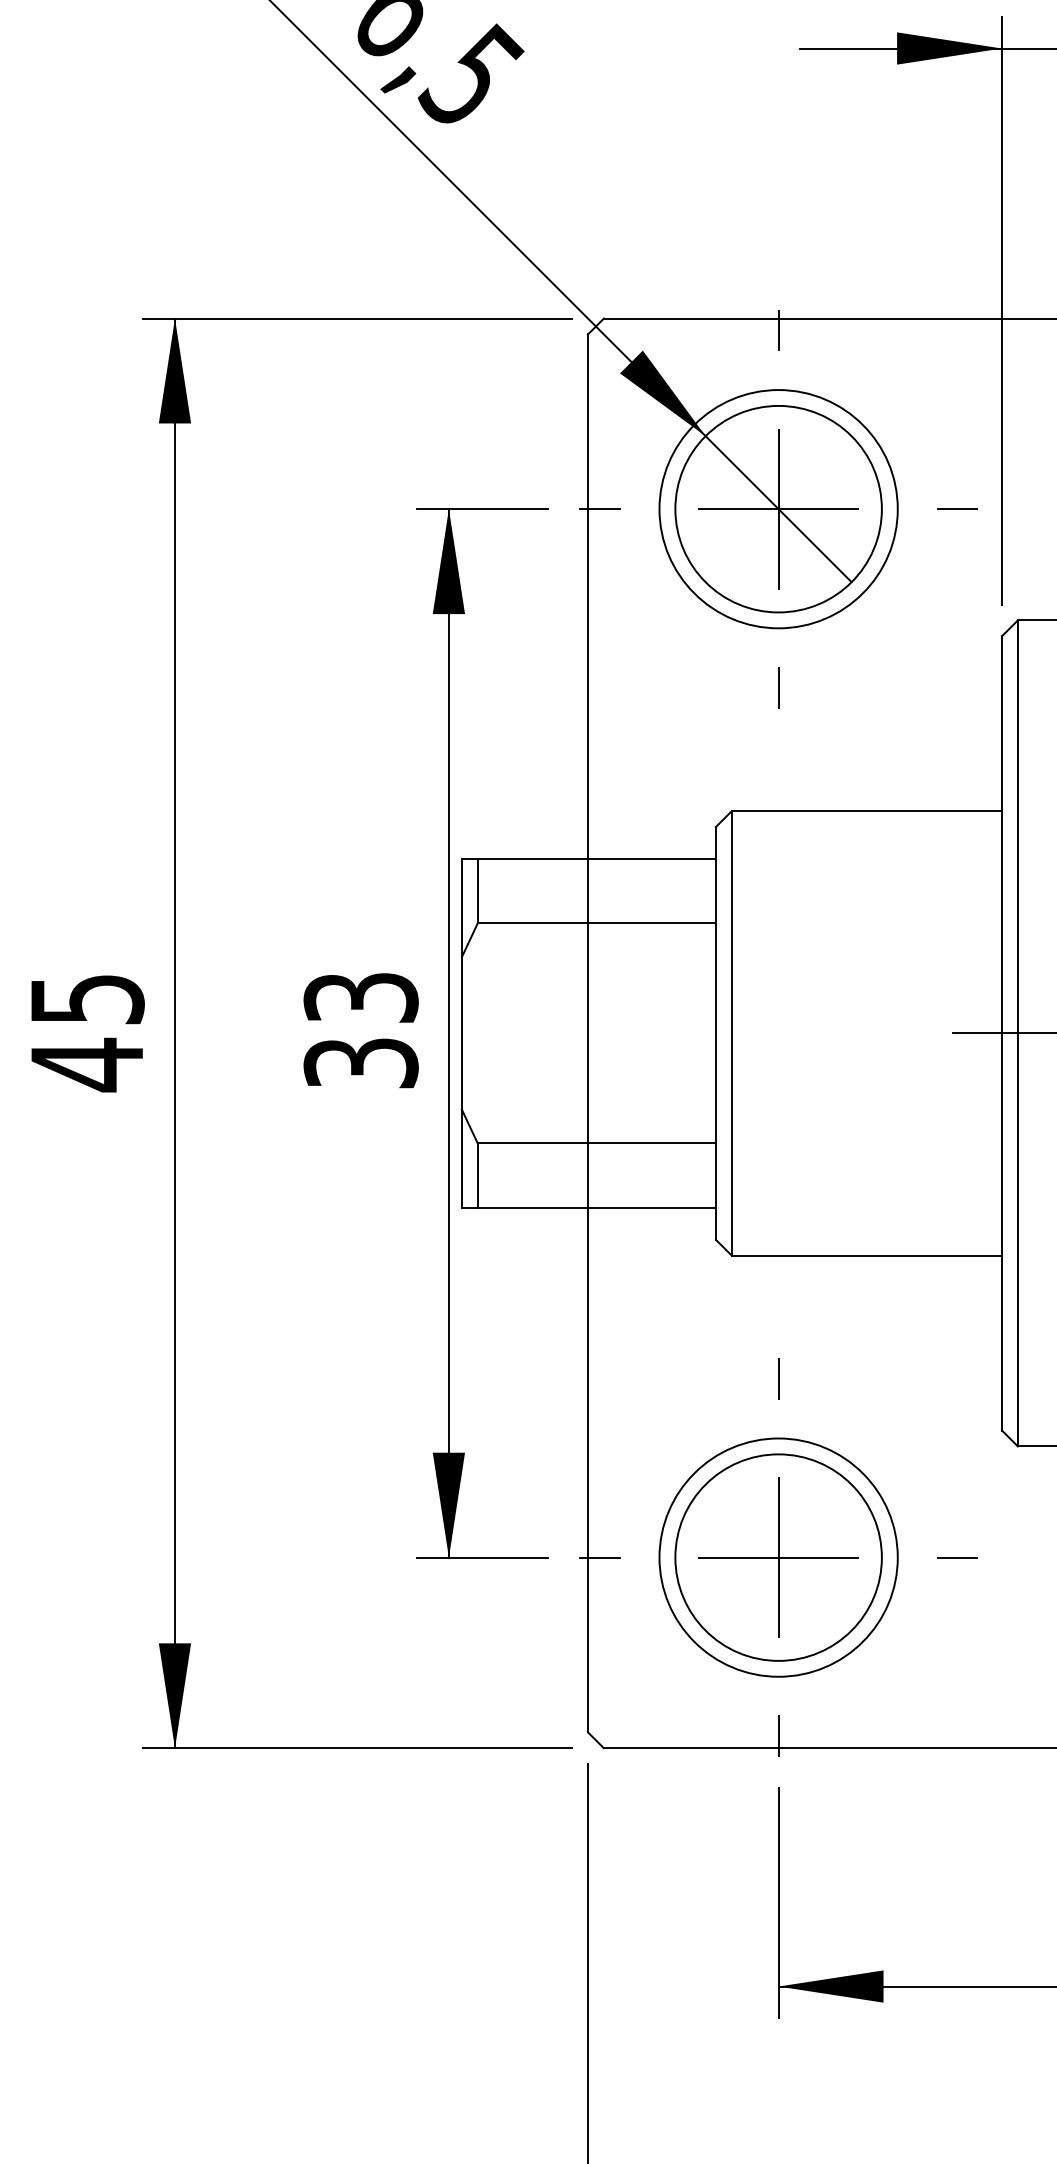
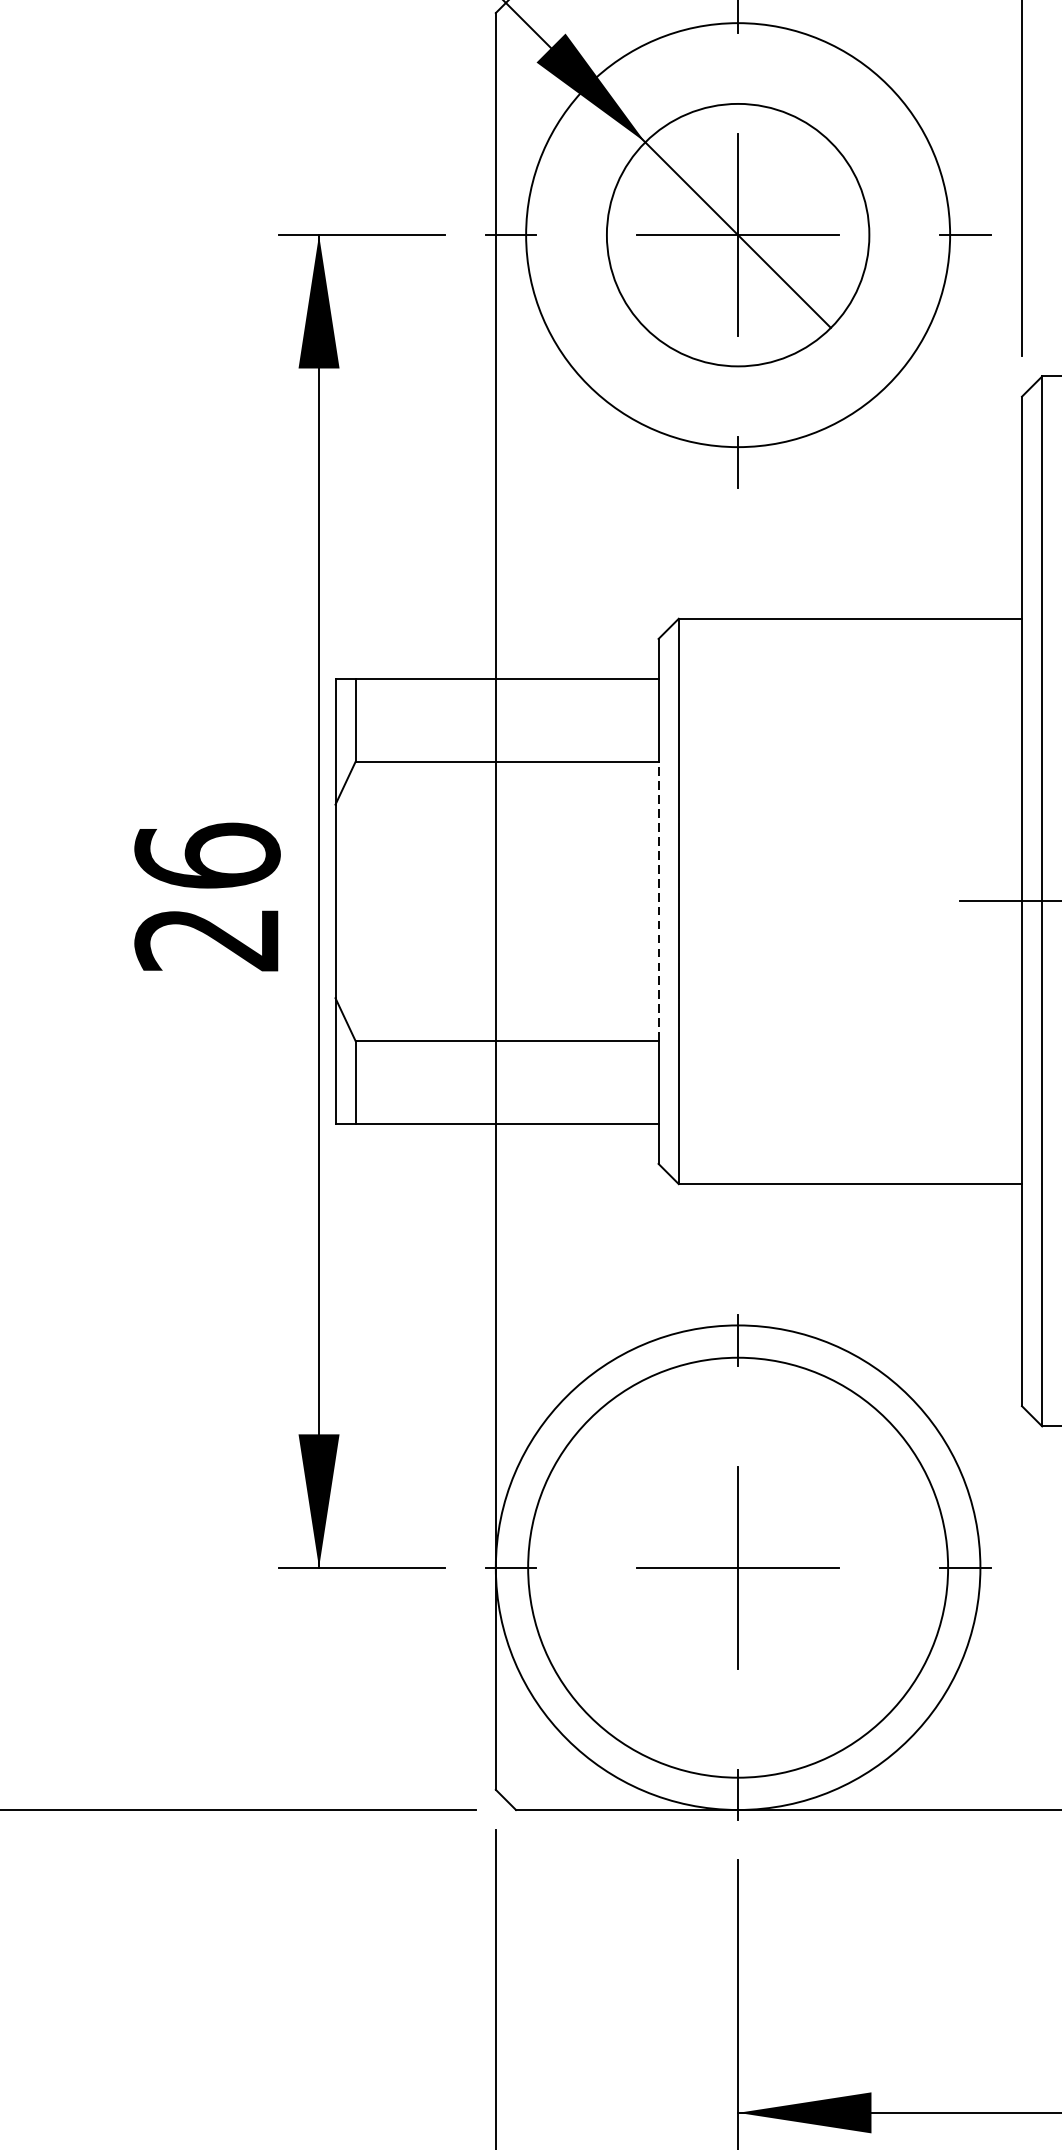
circle: (778, 509) -> (737, 235), size x1.4
text: (360, 1029) -> (206, 896), 33 -> 26
line: (716, 1032) -> (659, 900), solid -> dashed
circle: (778, 1557) -> (737, 1567), size x1.6
circle: (778, 1557) -> (737, 1567), size x1.6

